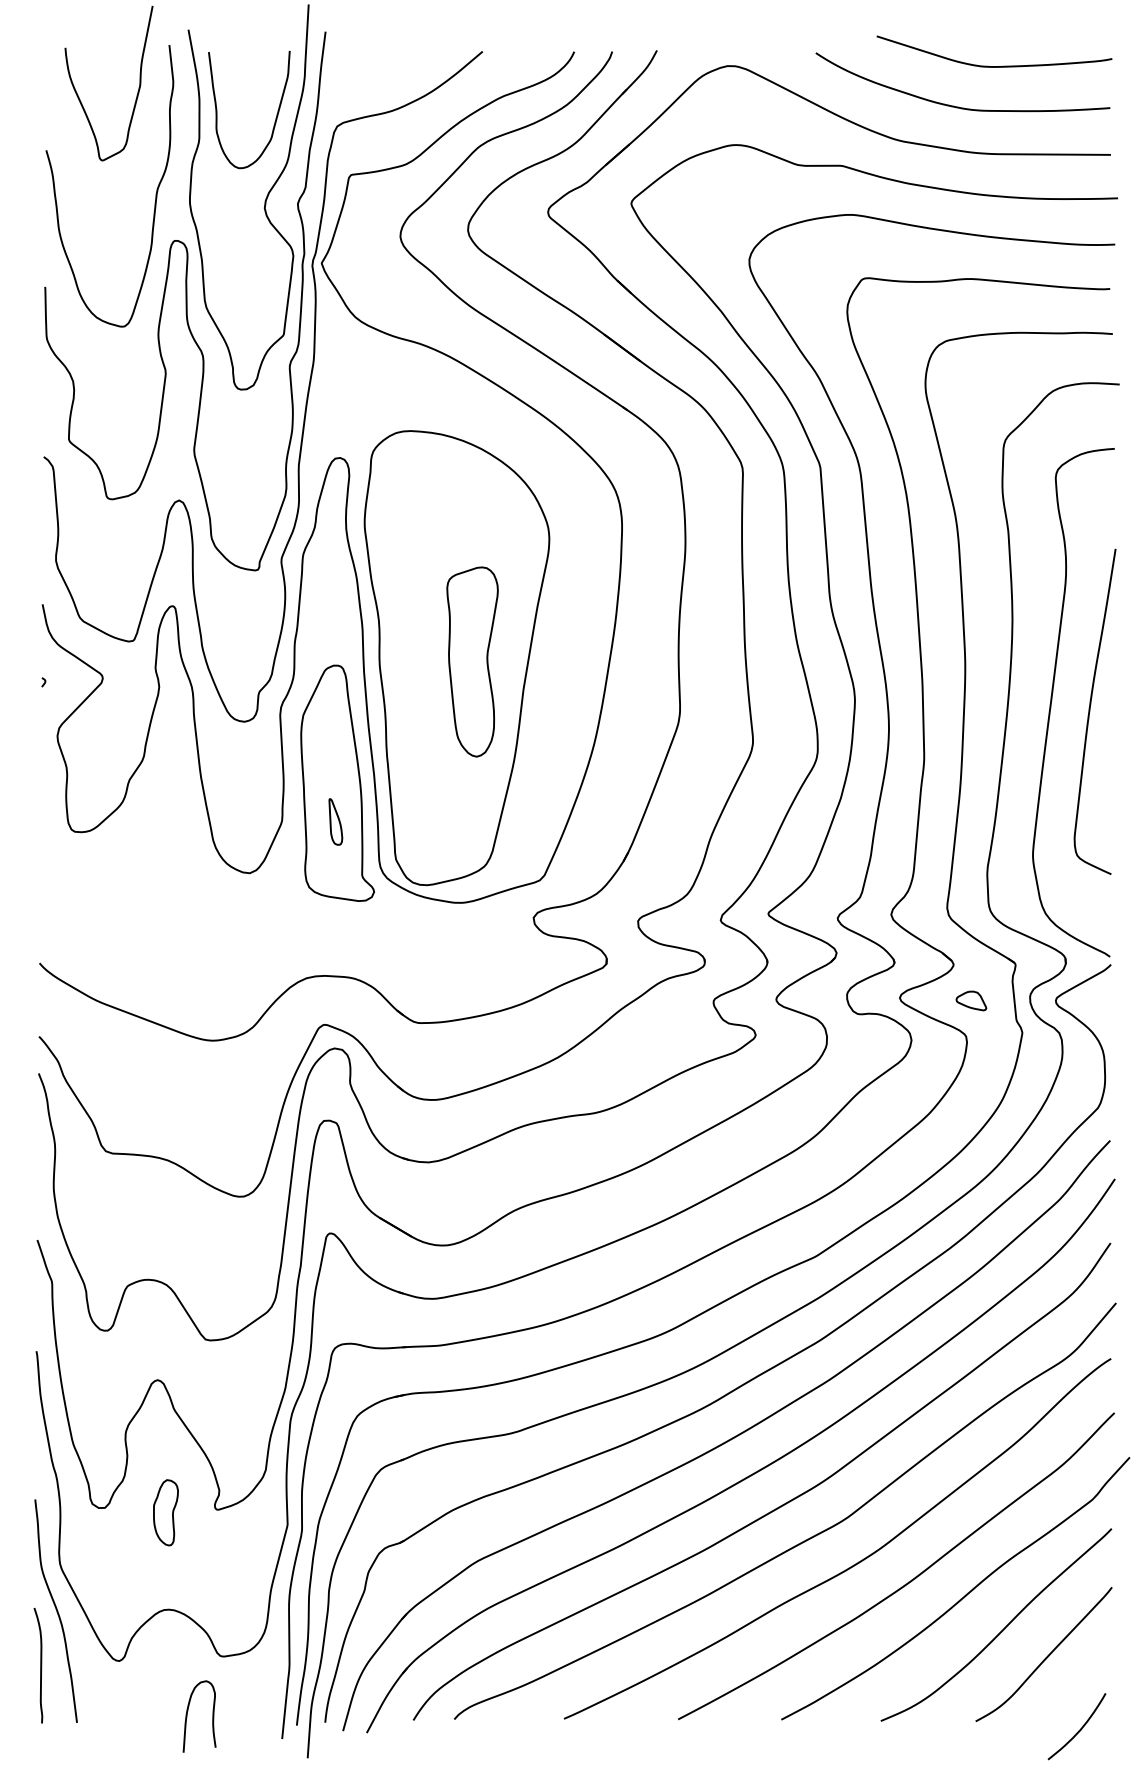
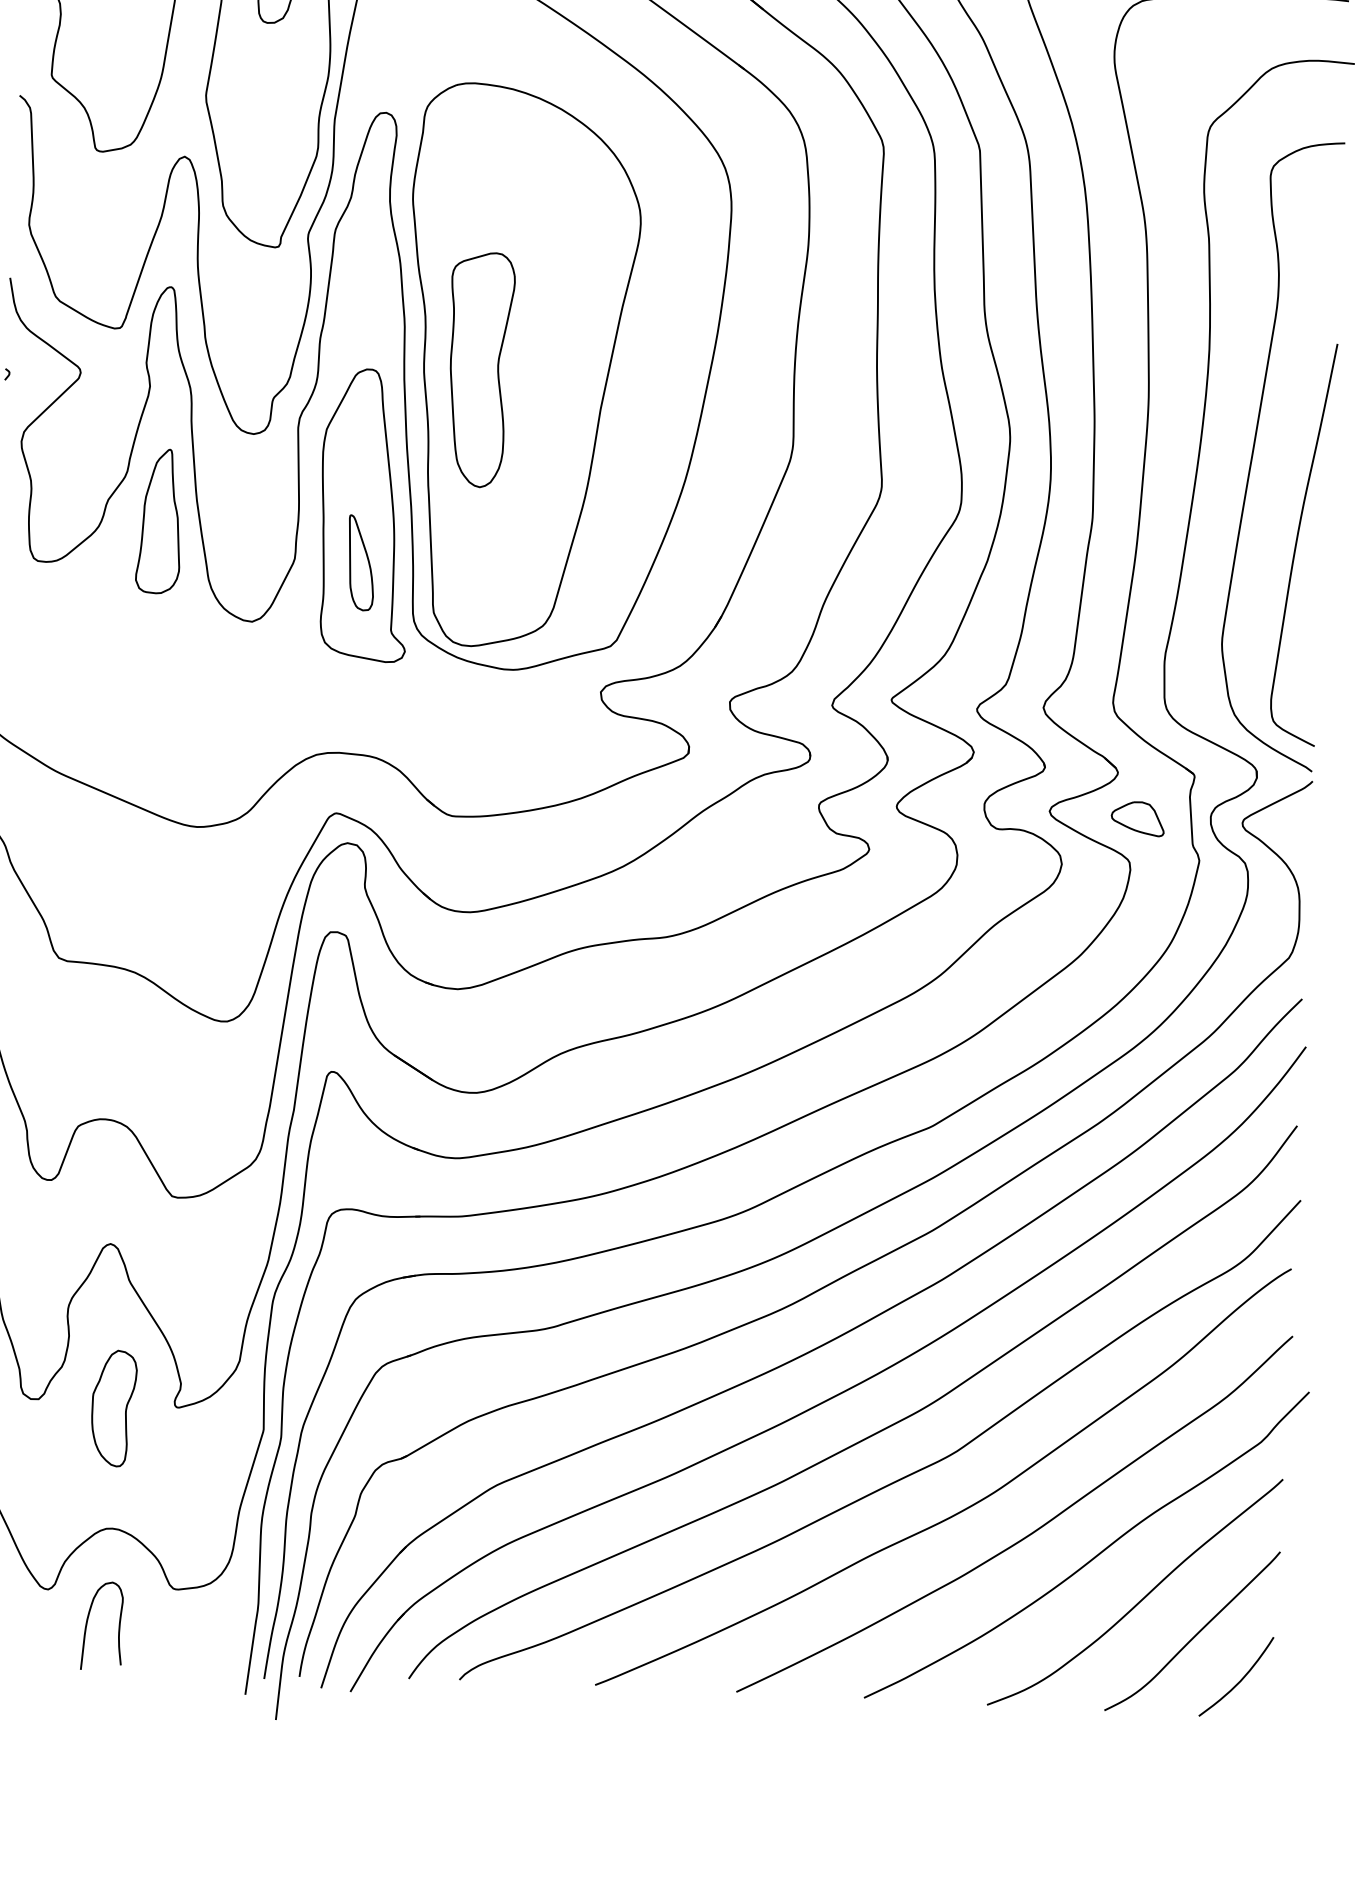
part: (472, 661) -> (479, 369), moved
curve: (1090, 711) -> (1297, 543), moved
part: (171, 795) -> (159, 521), added
part: (335, 821) -> (360, 562), size x1.67
part: (971, 1000) -> (1138, 818), size x1.43
part: (165, 1512) -> (113, 1408), size x1.43
curve: (187, 1716) -> (87, 1625), moved
curve: (1079, 1729) -> (1239, 1680), moved

